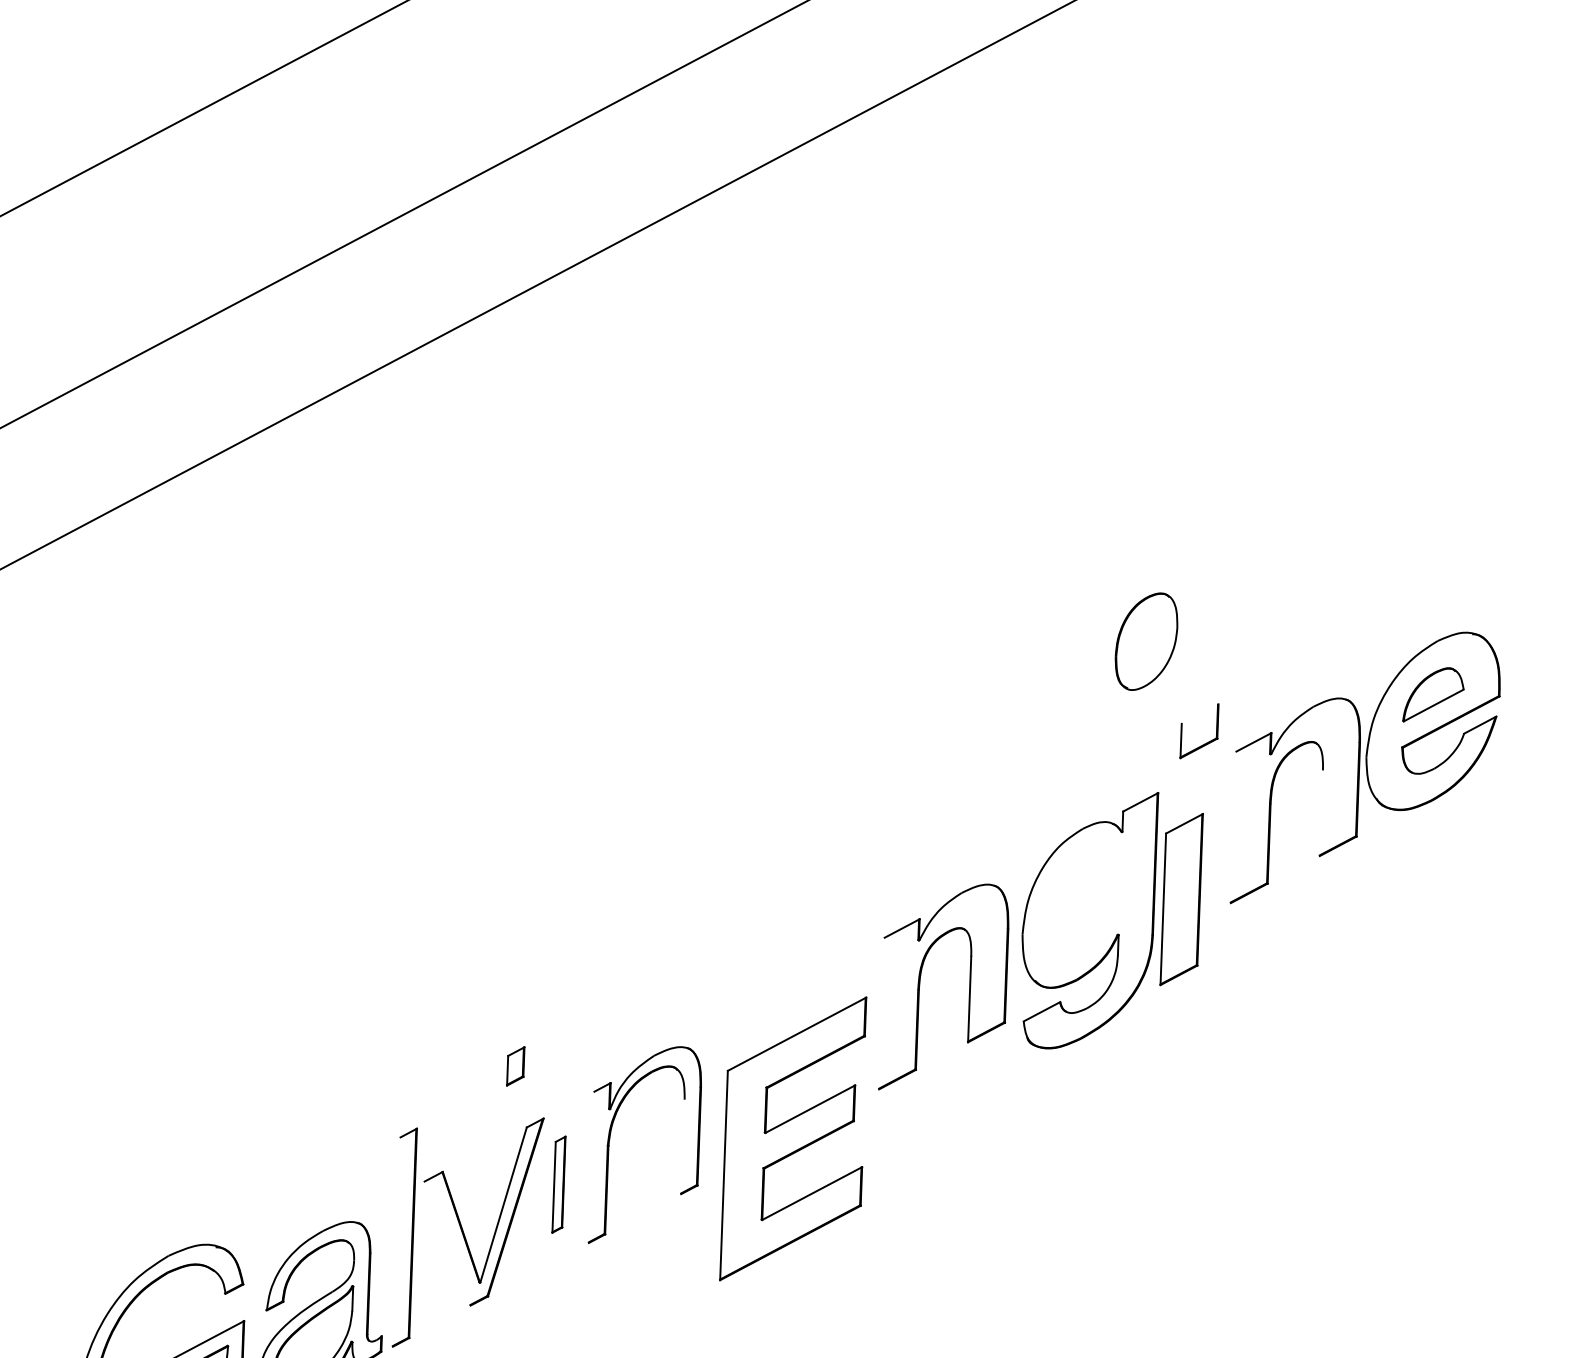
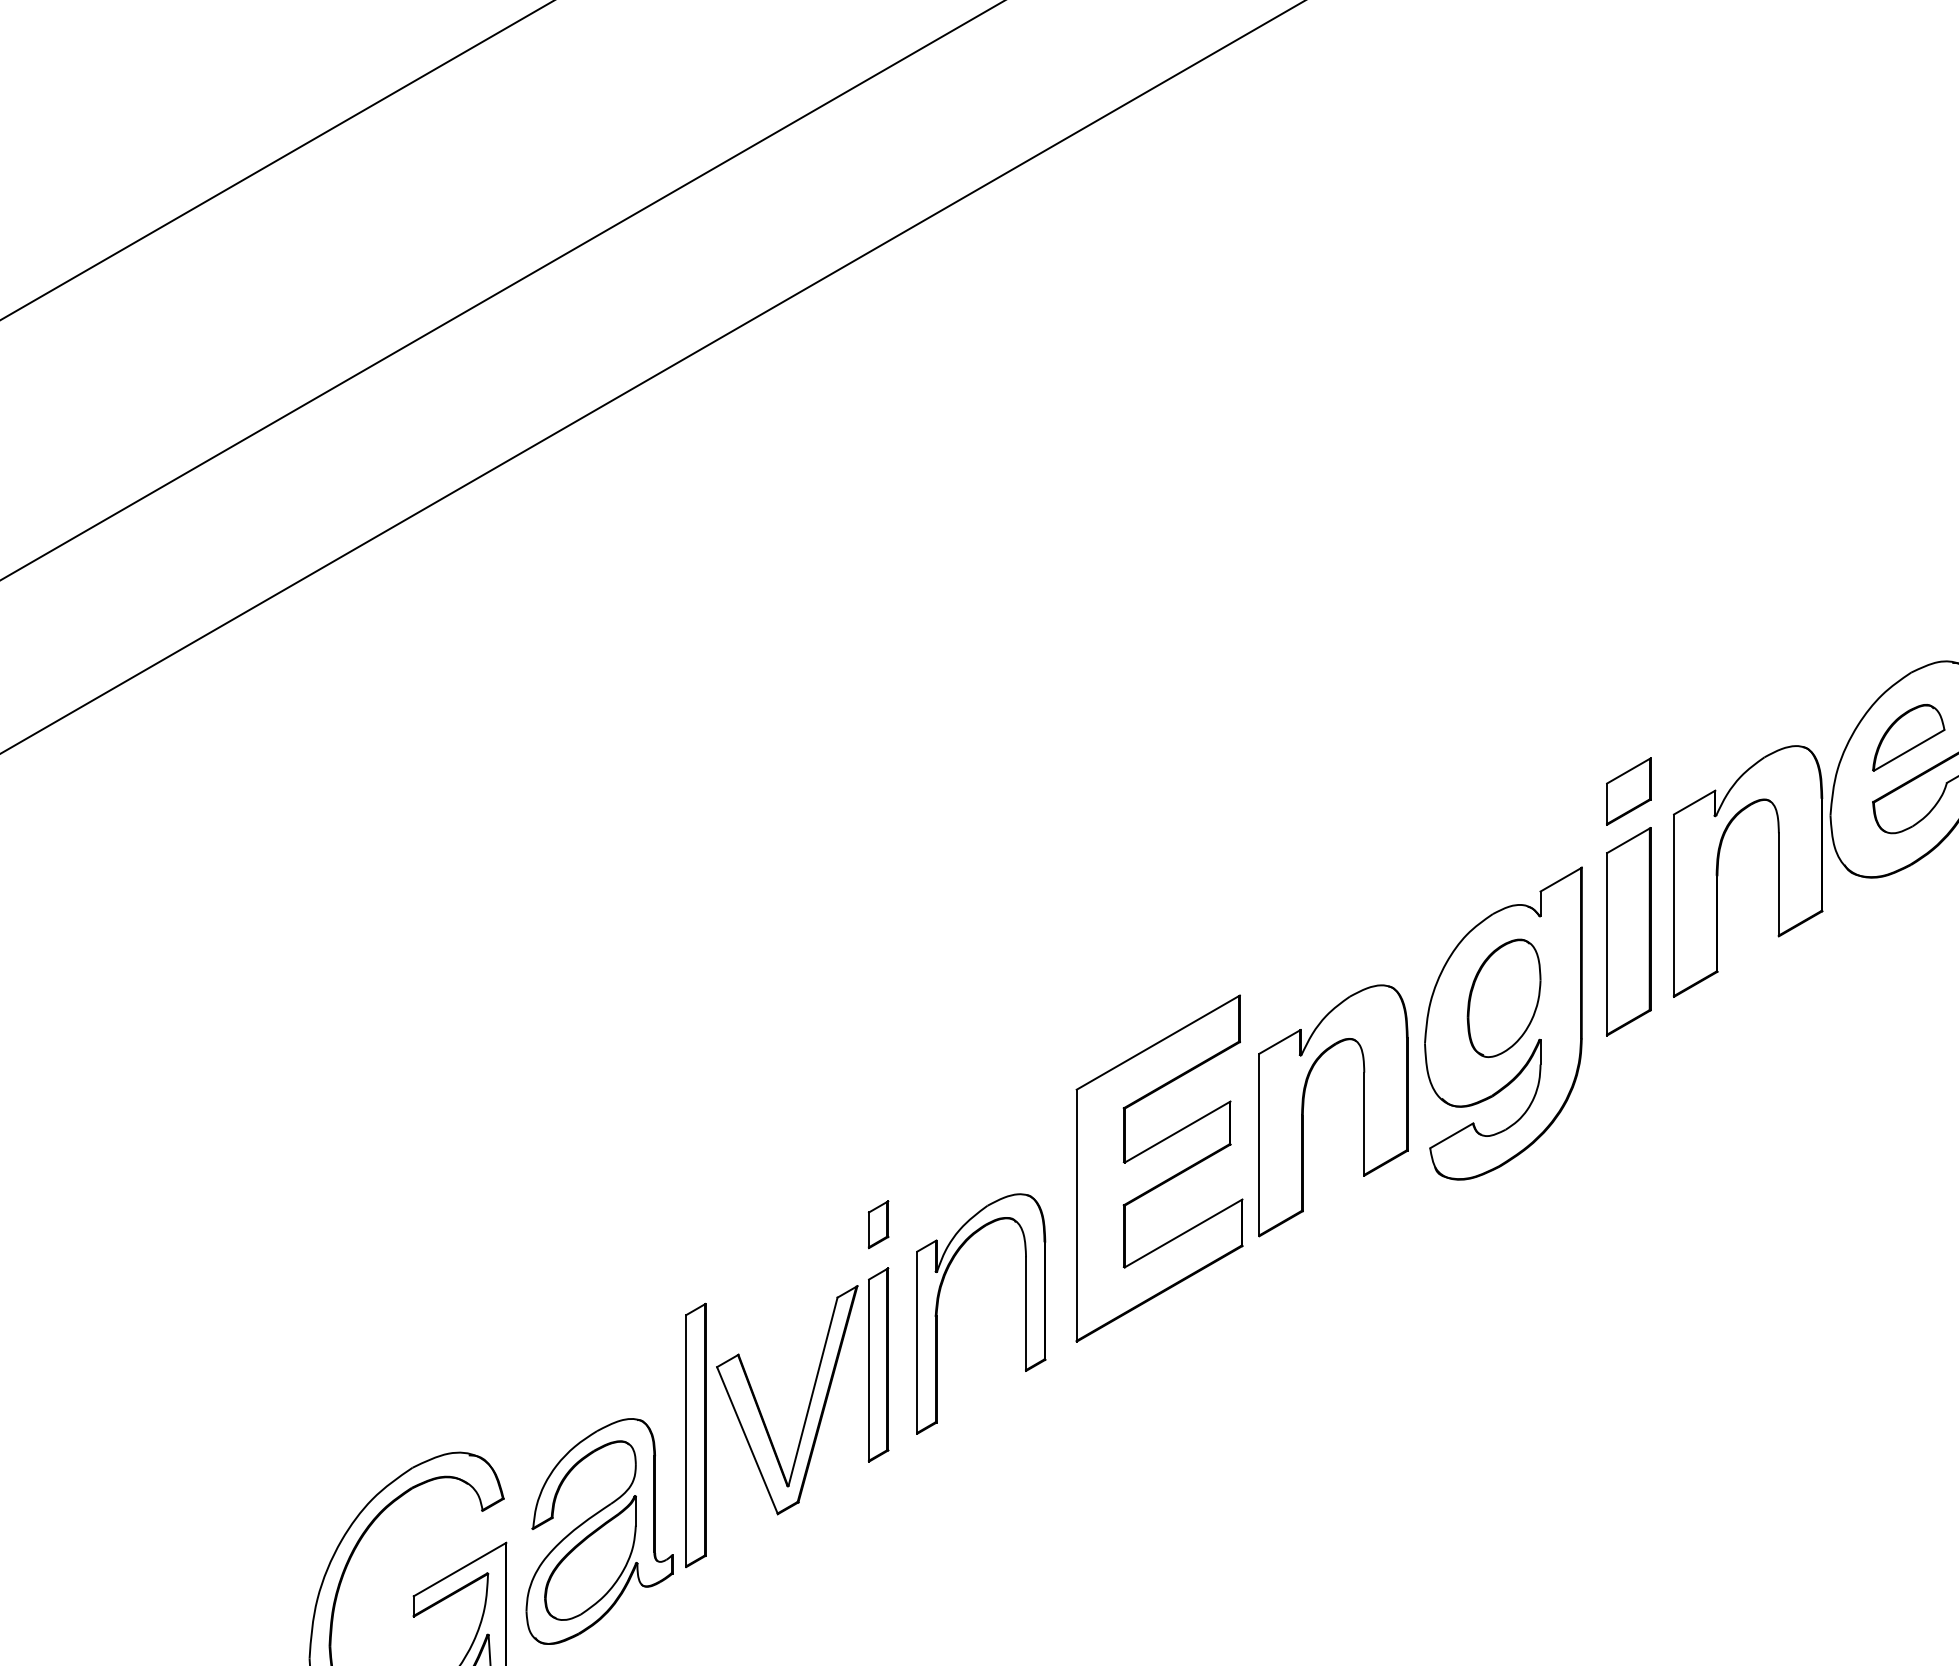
part: (1146, 640) -> (1503, 997), moved
line: (1199, 713) -> (1628, 770), added
line: (1321, 812) -> (1778, 884), added
line: (1234, 827) -> (1674, 905), added
part: (1181, 899) -> (1628, 931), moved
line: (882, 1013) -> (1259, 1144), added
part: (515, 1066) -> (878, 1224), moved
part: (794, 1138) -> (1159, 1168), moved
line: (683, 1146) -> (1026, 1313), added
line: (591, 1167) -> (917, 1342), added
part: (558, 1184) -> (878, 1364), size x1.67
line: (396, 1242) -> (686, 1441), added
line: (447, 1243) -> (747, 1440), added

